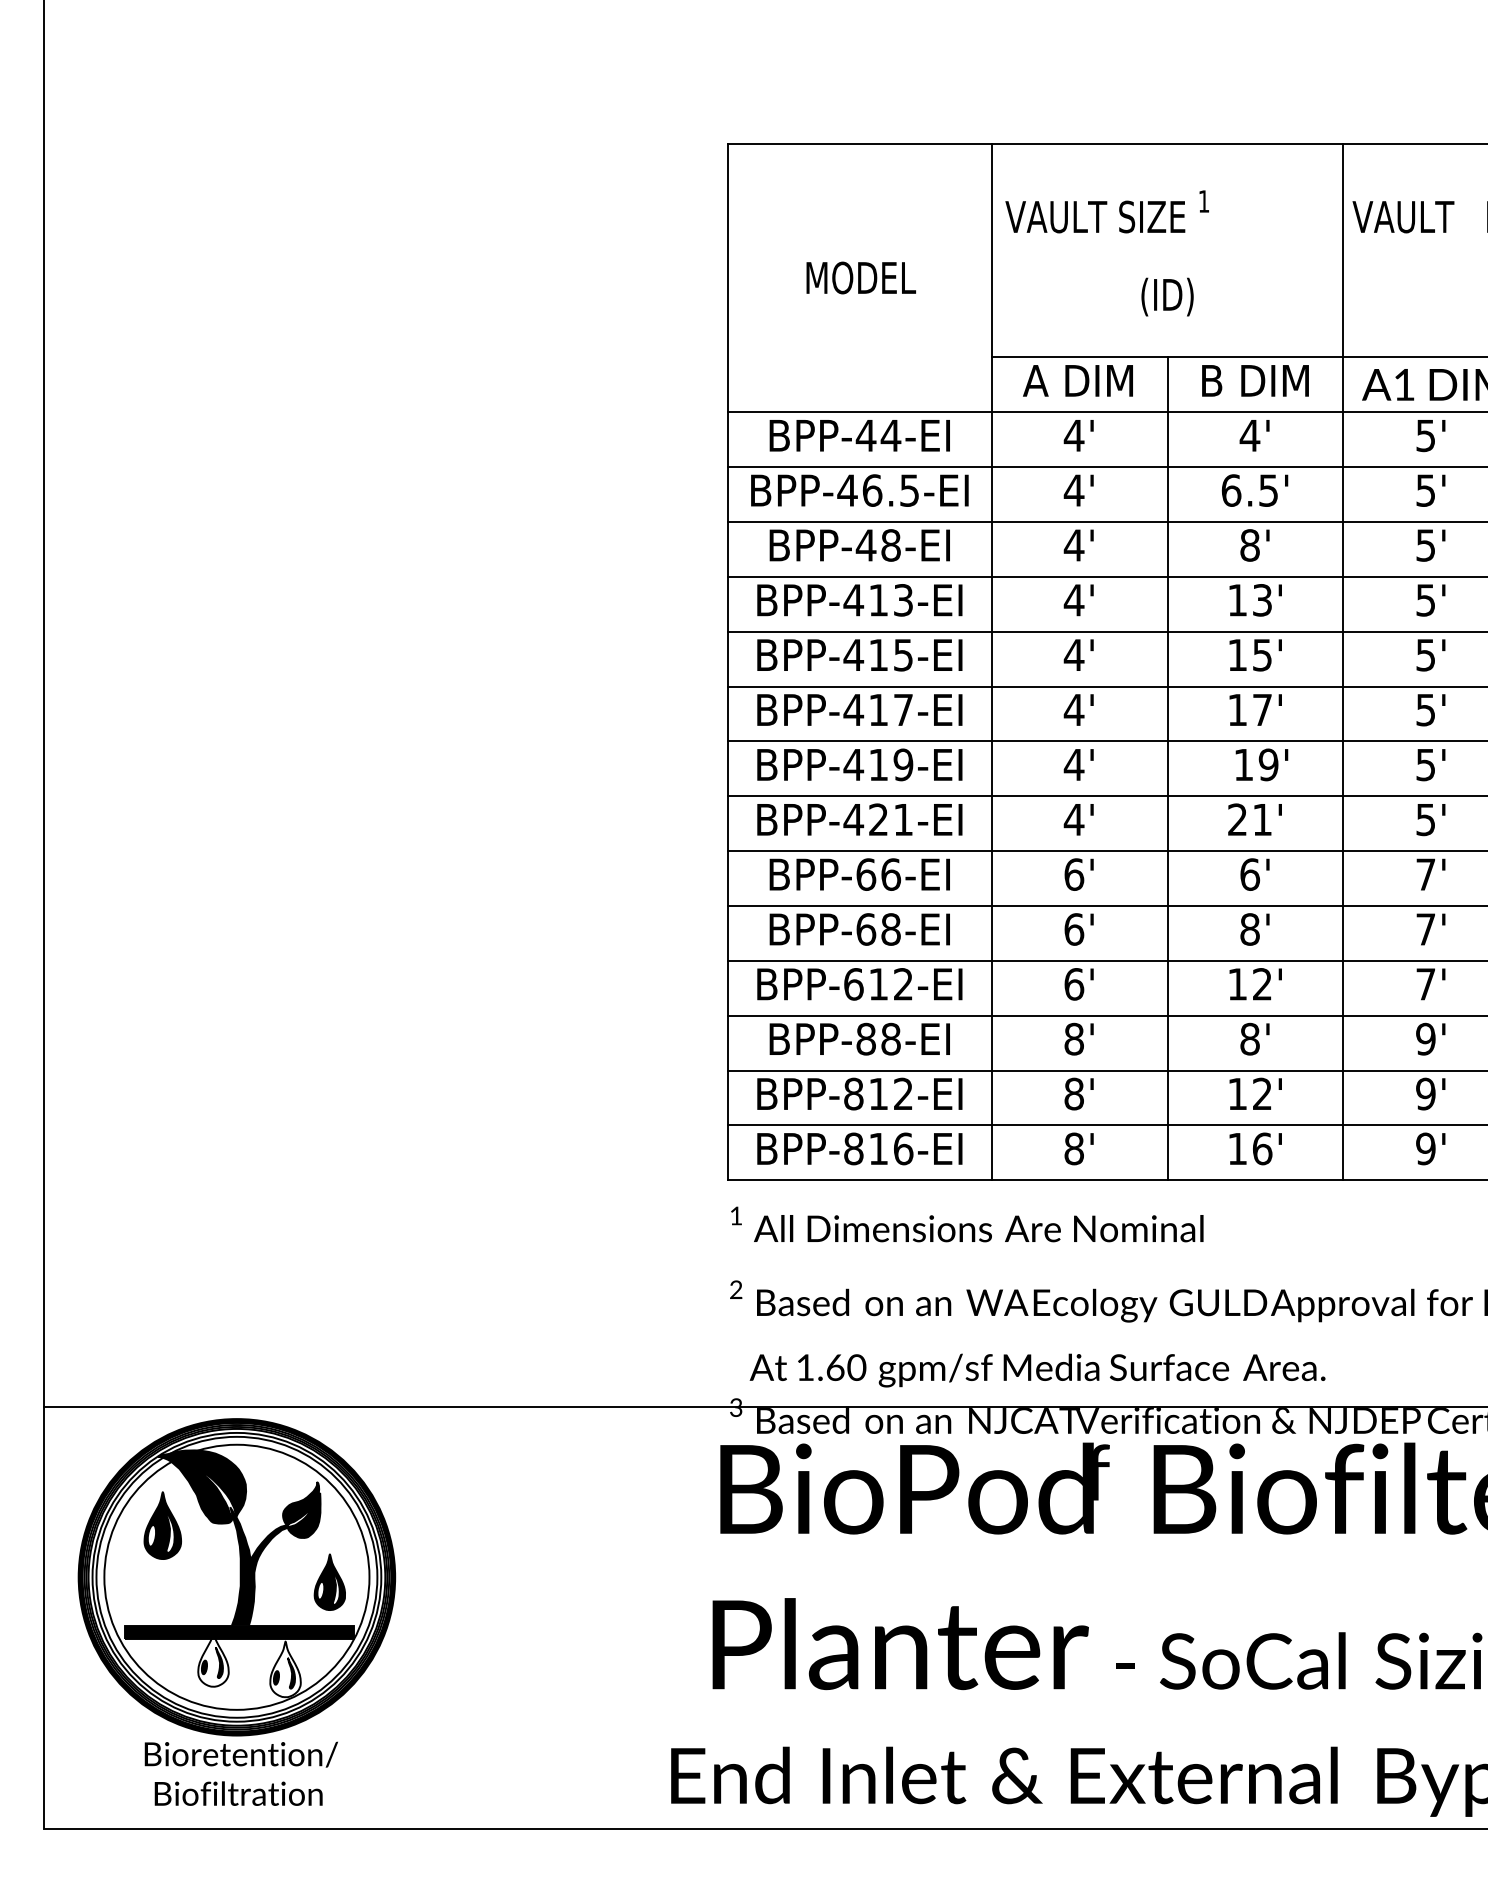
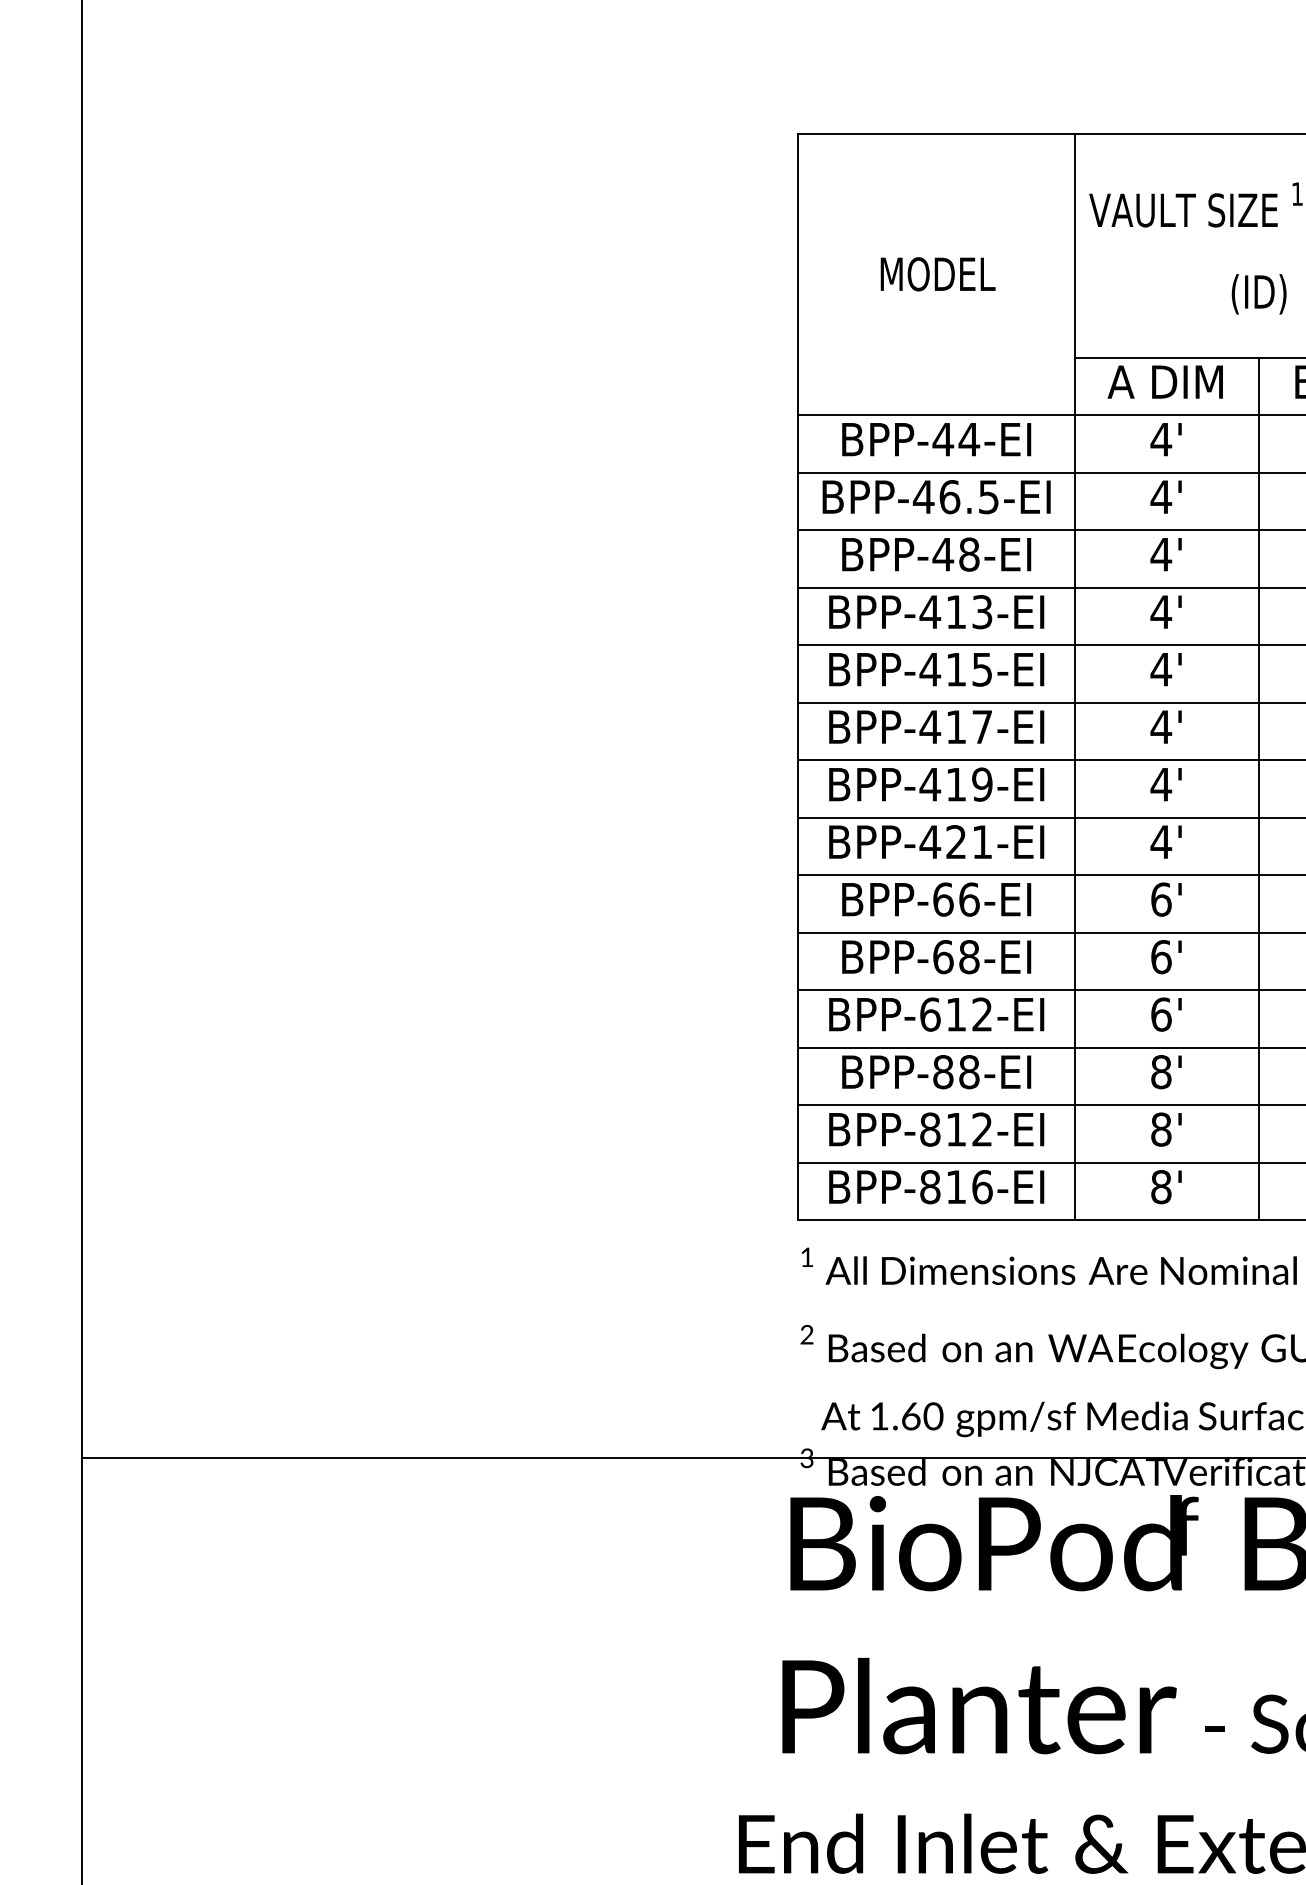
part: (236, 1611) -> (283, 1671), removed

